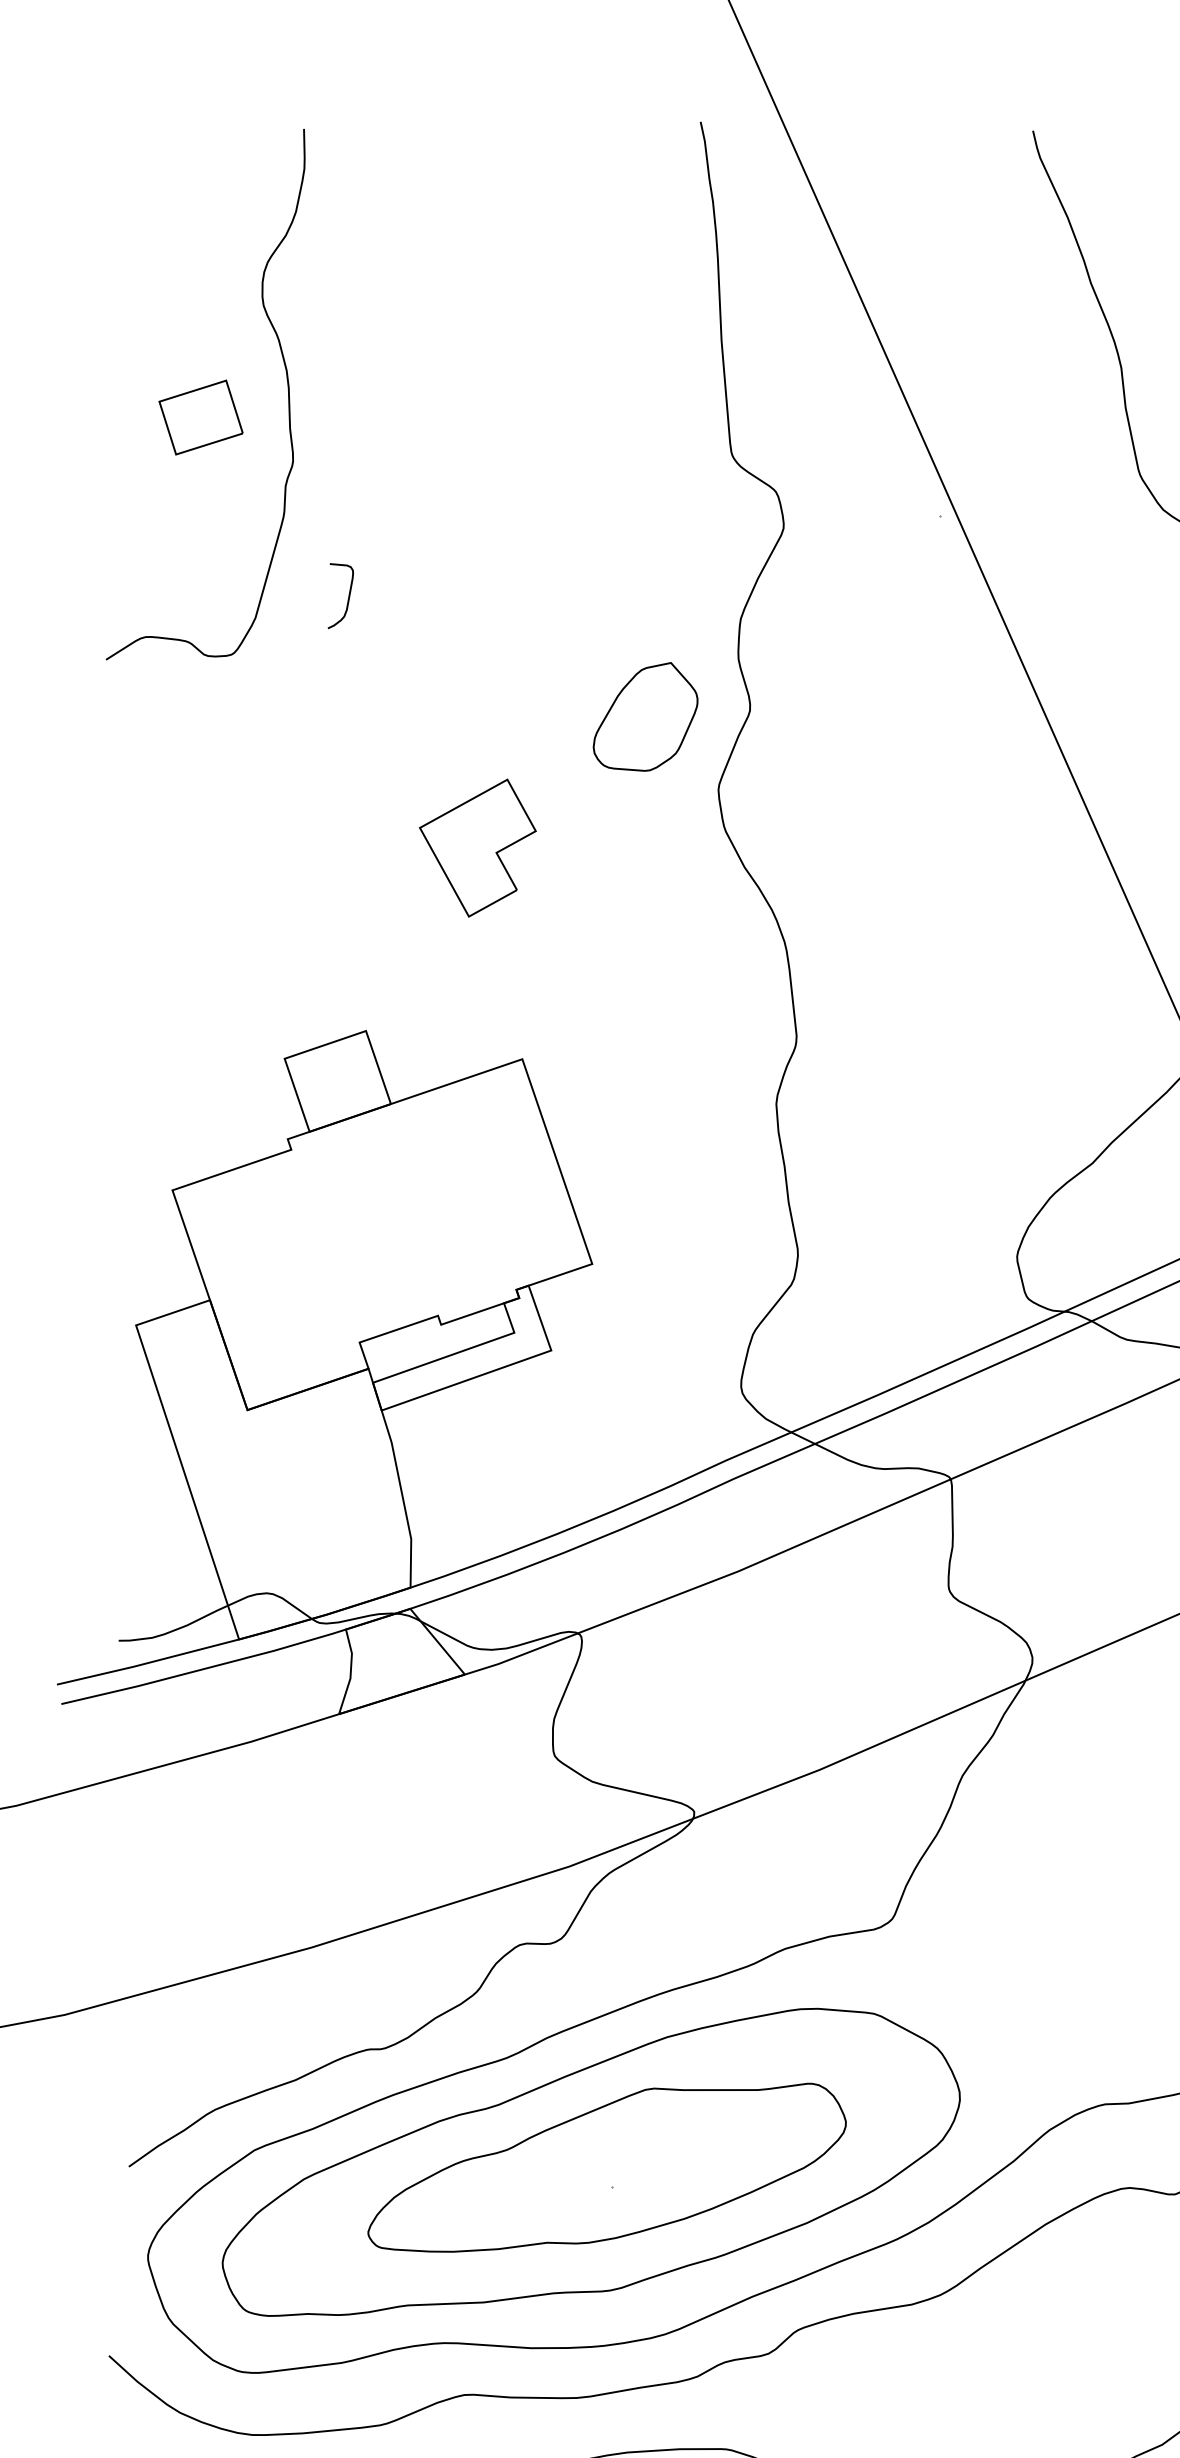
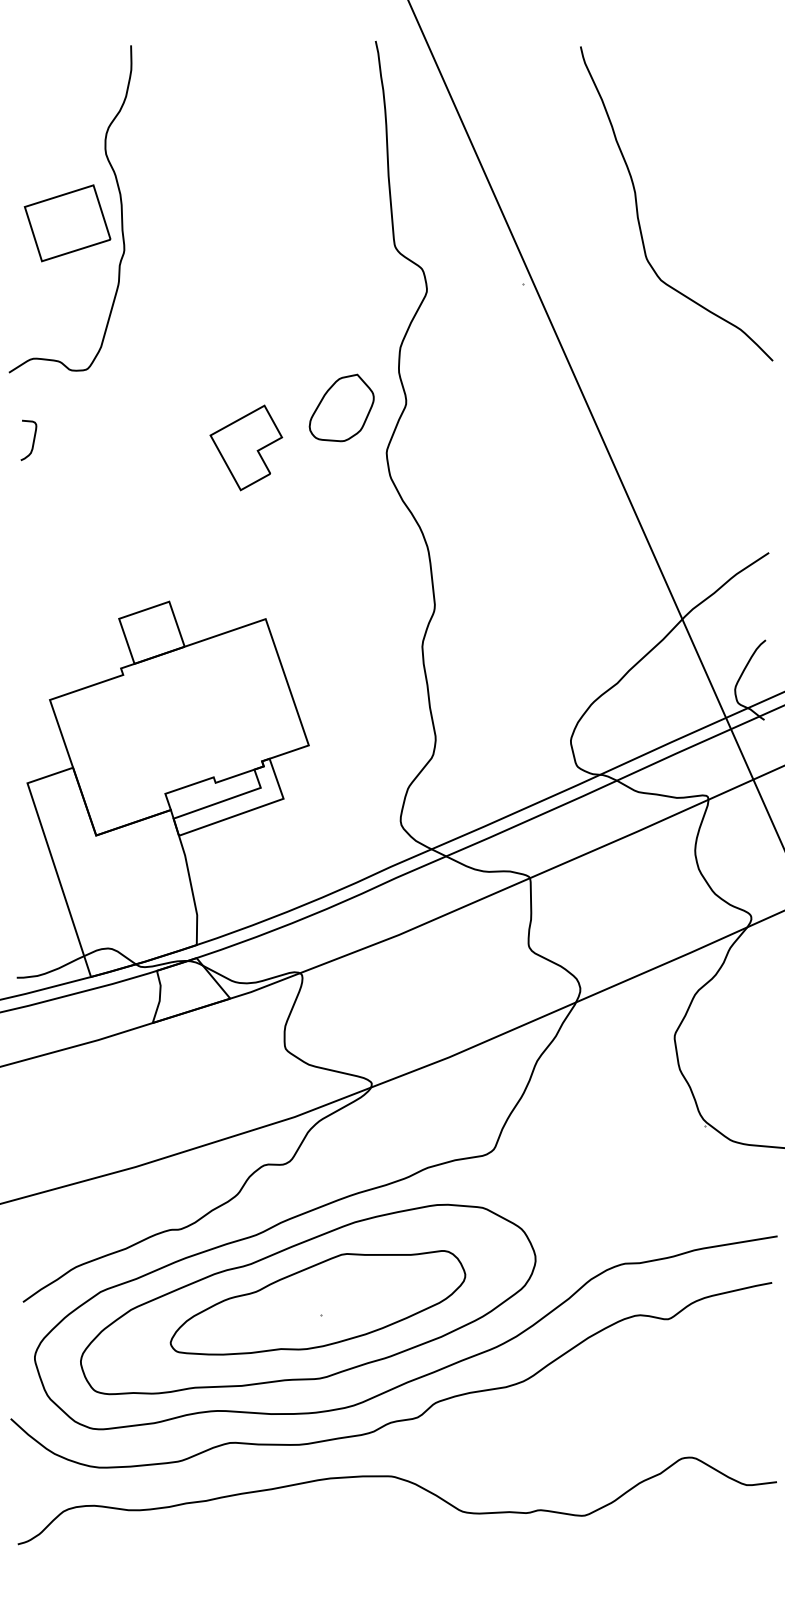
part: (200, 417) -> (67, 223), size x1.67
curve: (346, 599) -> (32, 442), moved
part: (478, 847) -> (246, 447), moved

